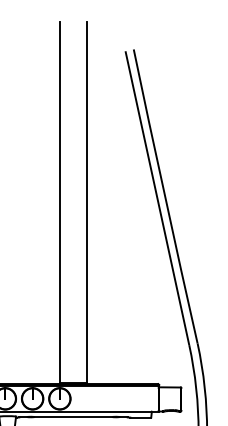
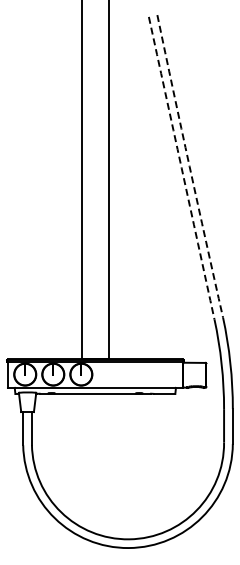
arc: (165, 196) -> (189, 166), solid -> dashed
arc: (157, 198) -> (181, 168), solid -> dashed

